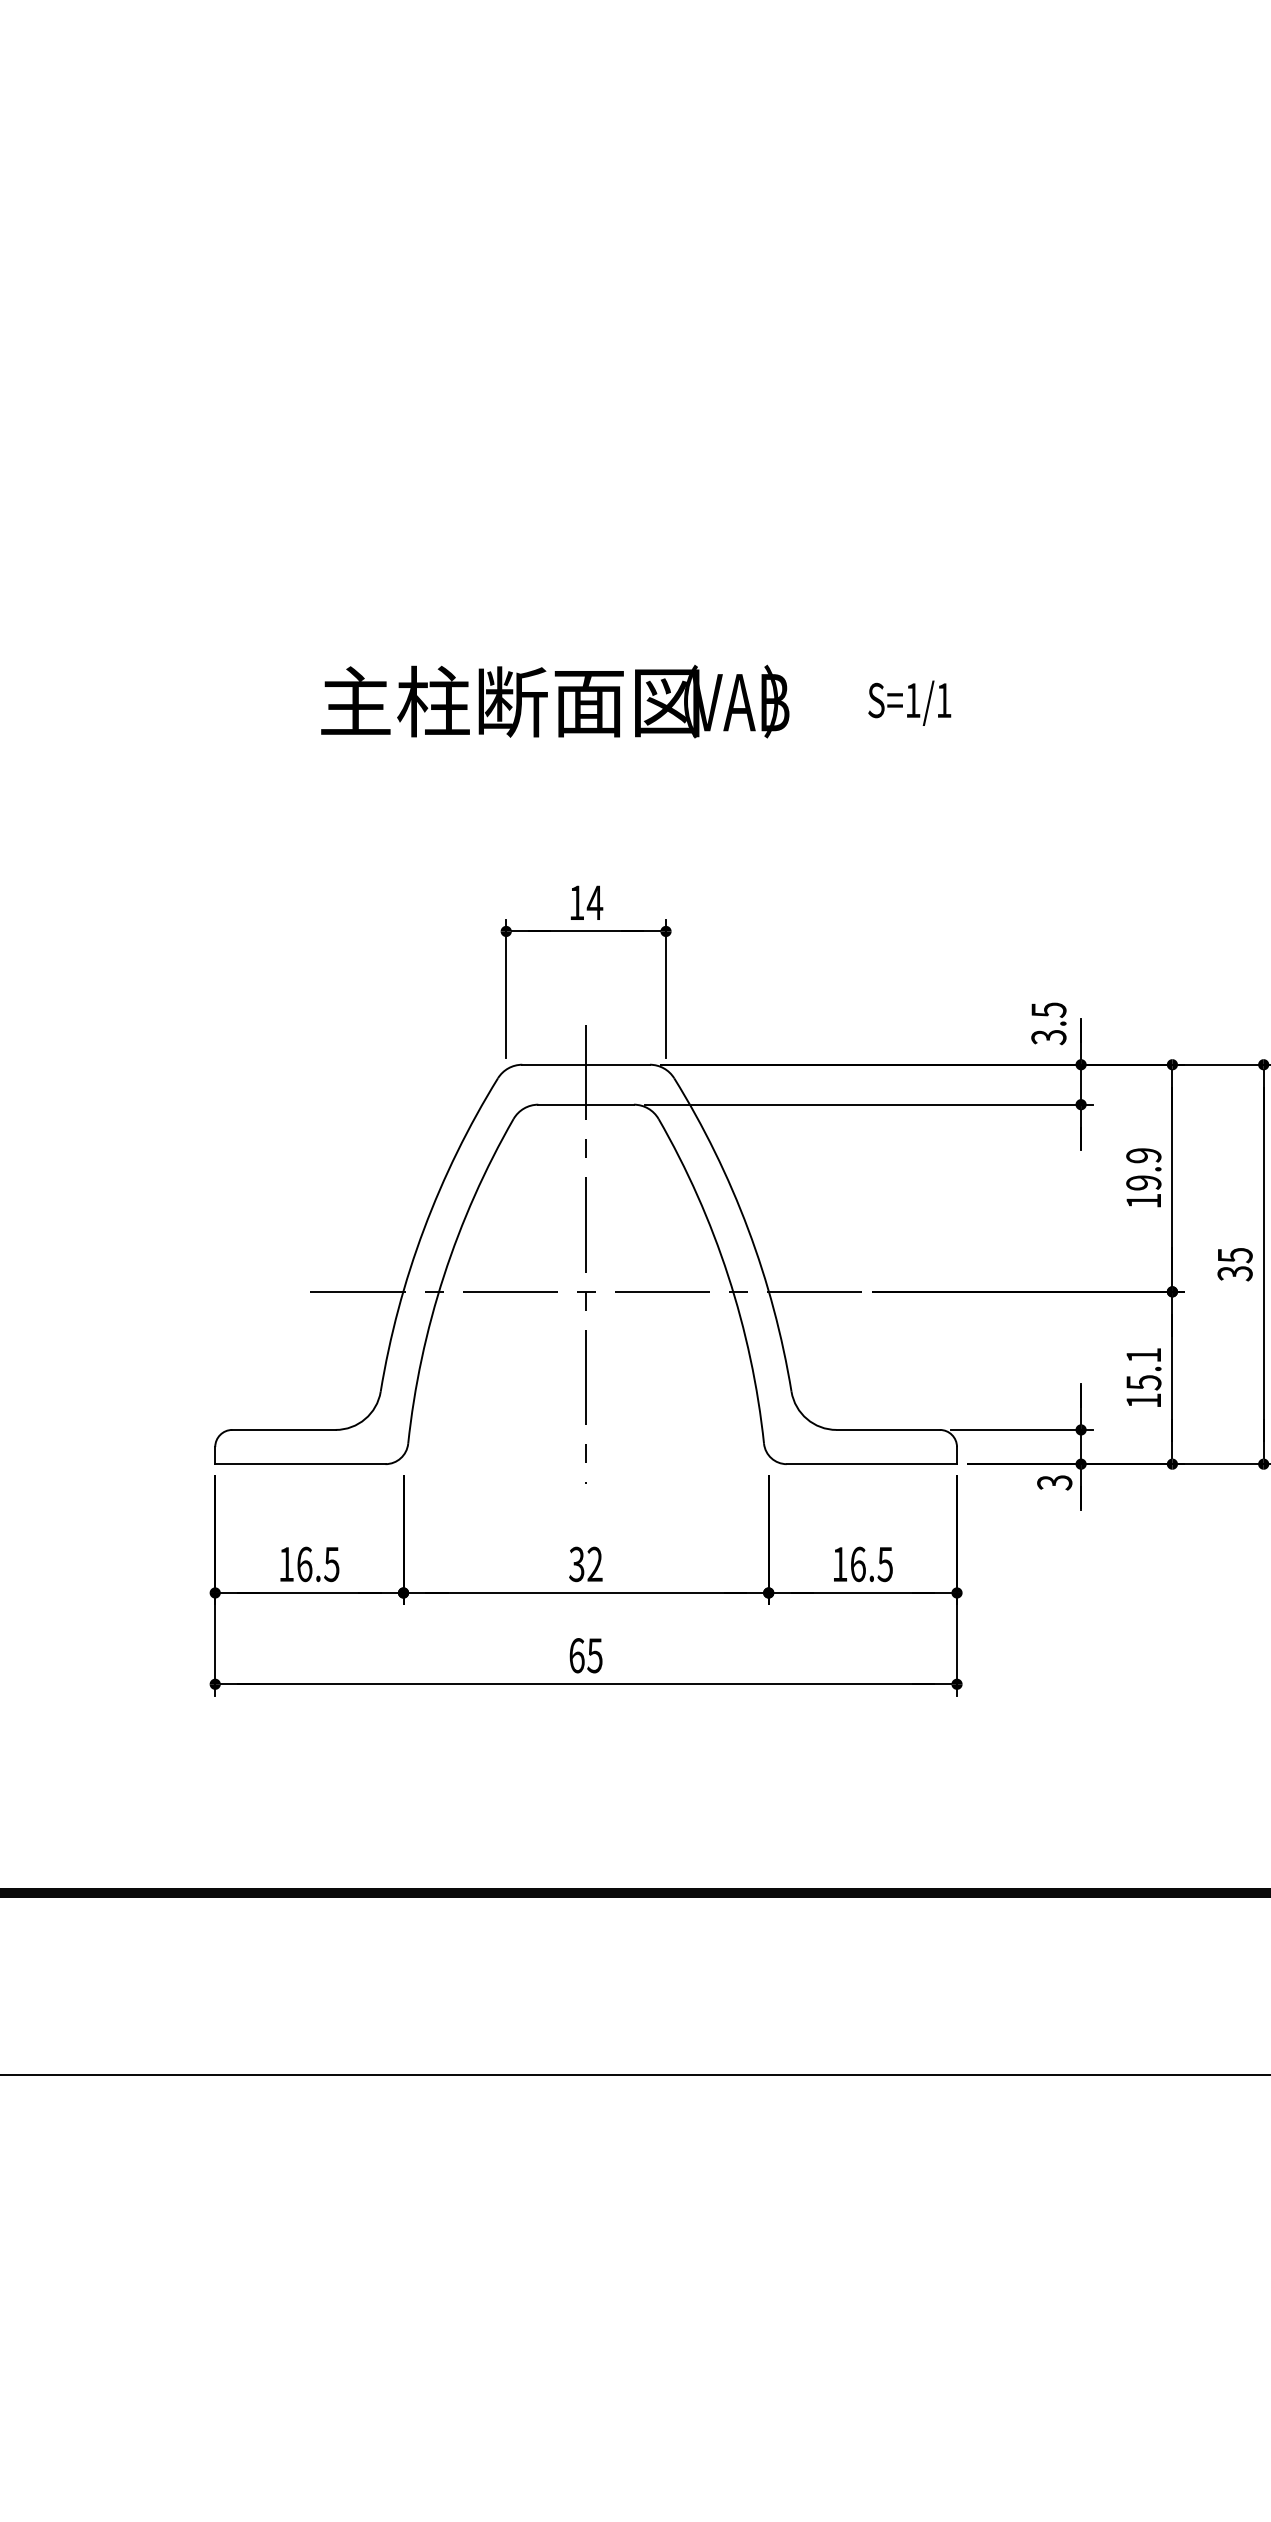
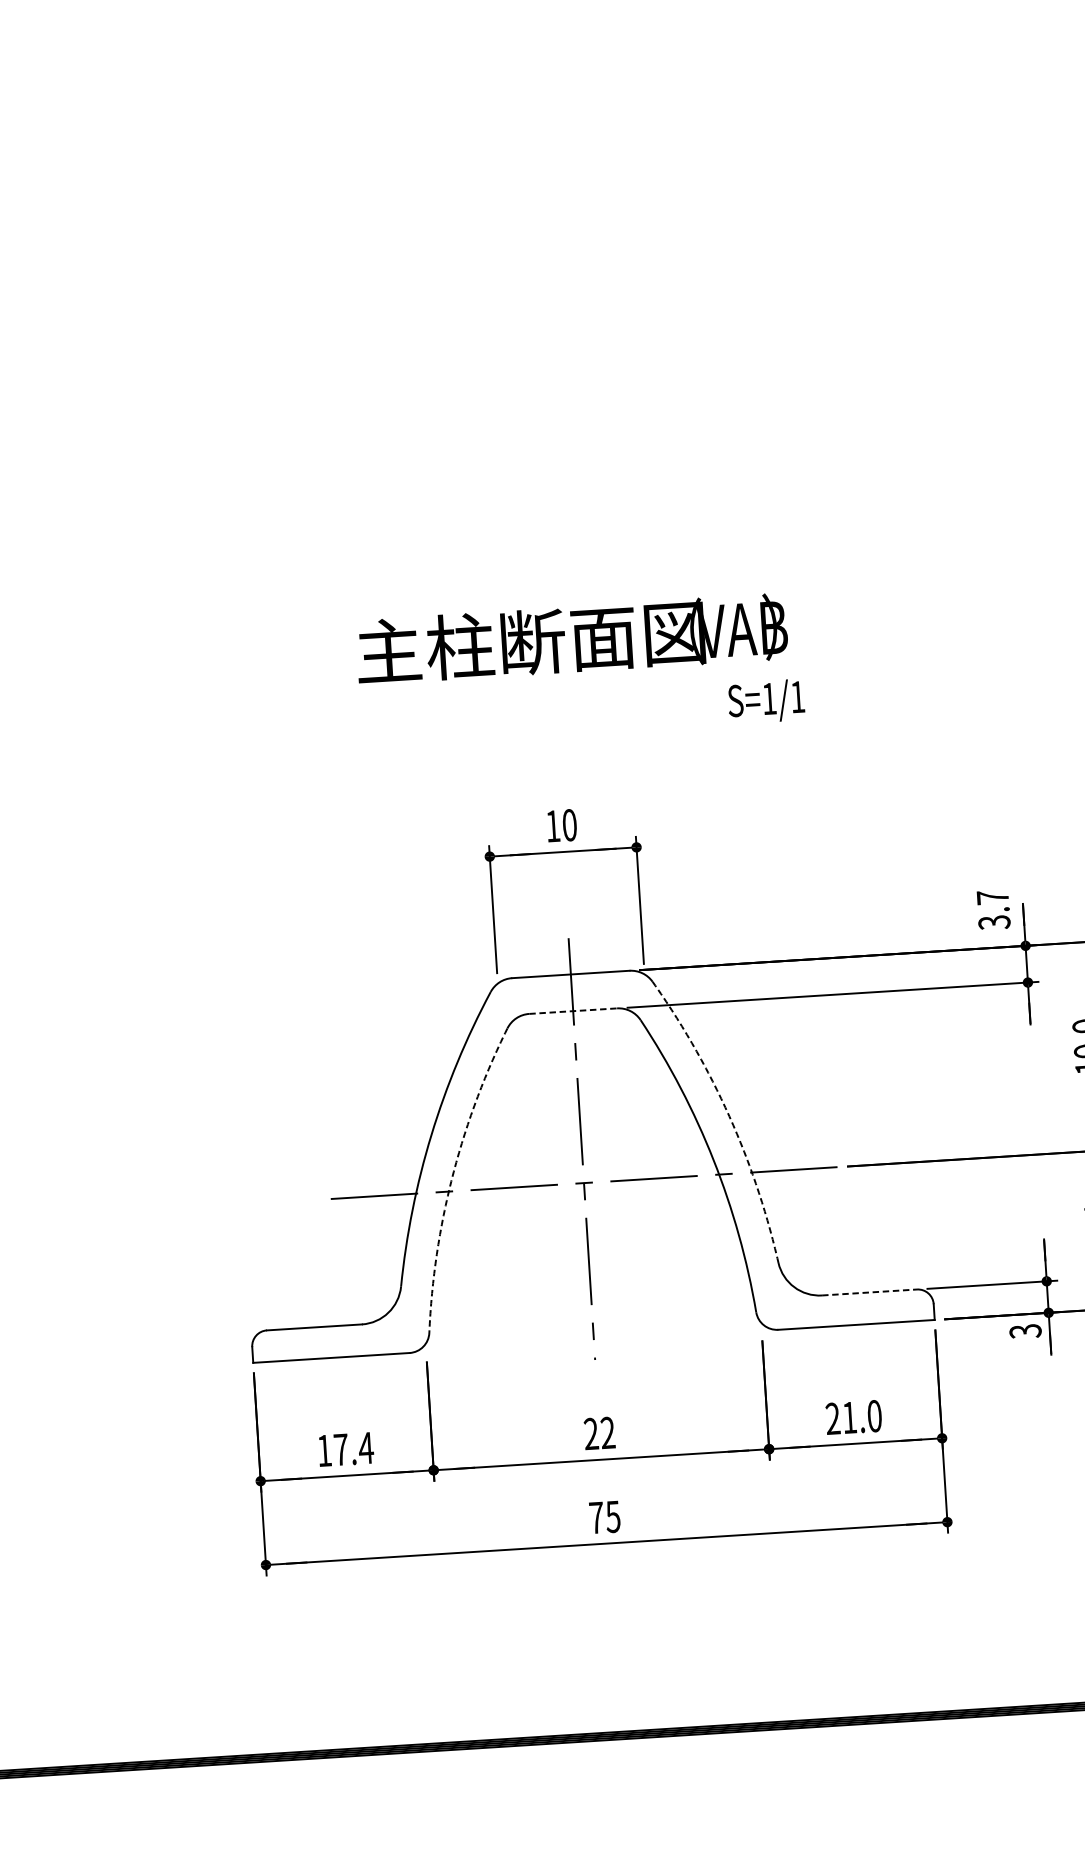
text: (555, 701) -> (572, 639), moved
text: (909, 702) -> (766, 700), moved
text: (594, 902) -> (569, 824), 14 -> 10
text: (1048, 1009) -> (992, 896), 3.5 -> 3.7
line: (586, 1104) -> (573, 1010), solid -> dashed
arc: (748, 1229) -> (729, 1116), solid -> dashed
arc: (443, 1275) -> (452, 1176), solid -> dashed
line: (888, 1429) -> (869, 1292), solid -> dashed
text: (318, 1564) -> (353, 1449), 16.5 -> 17.4
text: (576, 1564) -> (590, 1434), 32 -> 22
text: (862, 1564) -> (853, 1417), 16.5 -> 21.0
text: (576, 1655) -> (596, 1517), 65 -> 75

